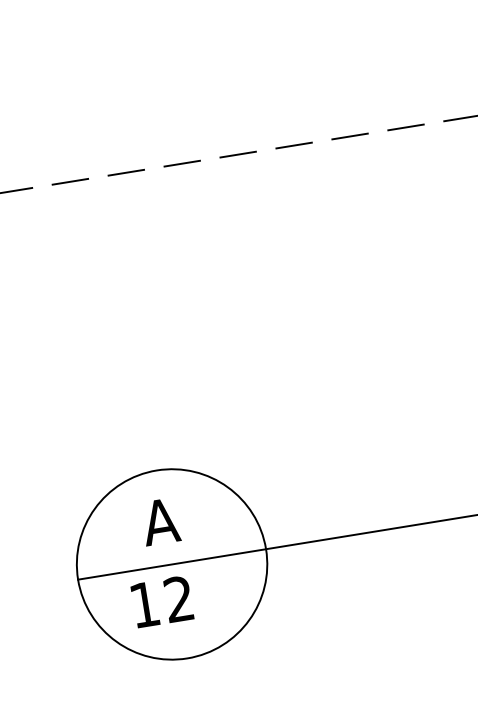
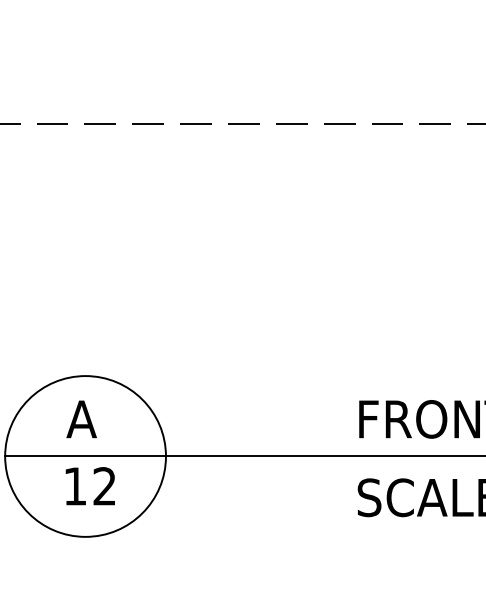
text: (161, 602) -> (89, 486), moved

